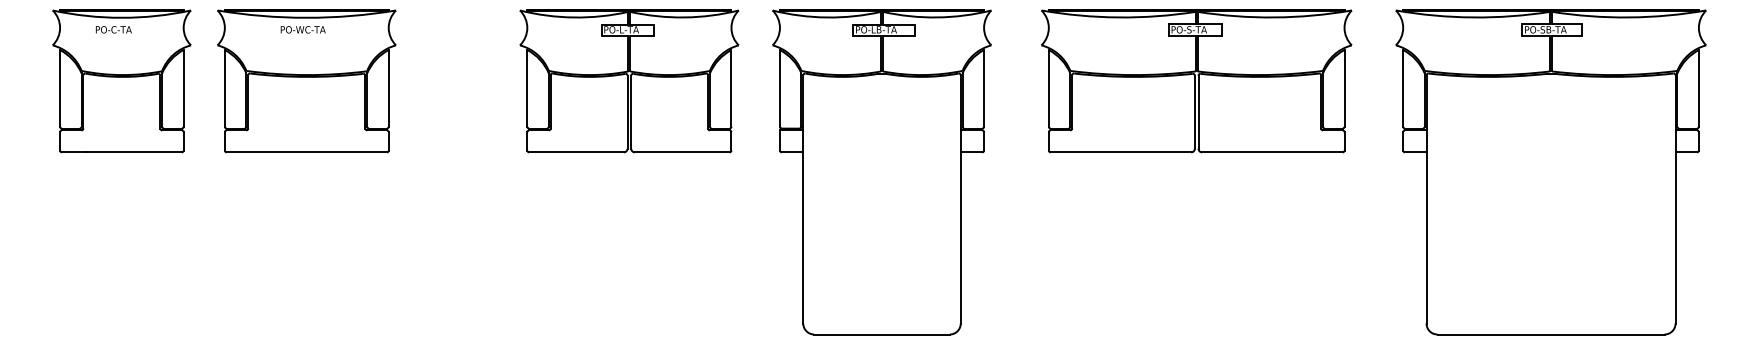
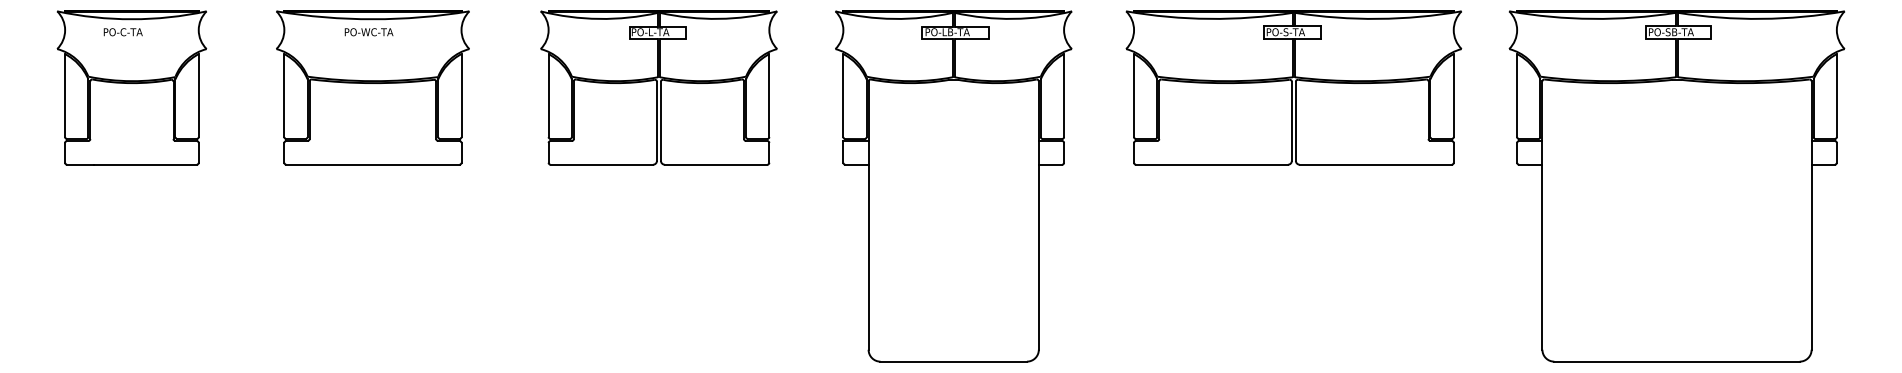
part: (306, 81) -> (372, 88), moved
part: (629, 81) -> (659, 88), moved

